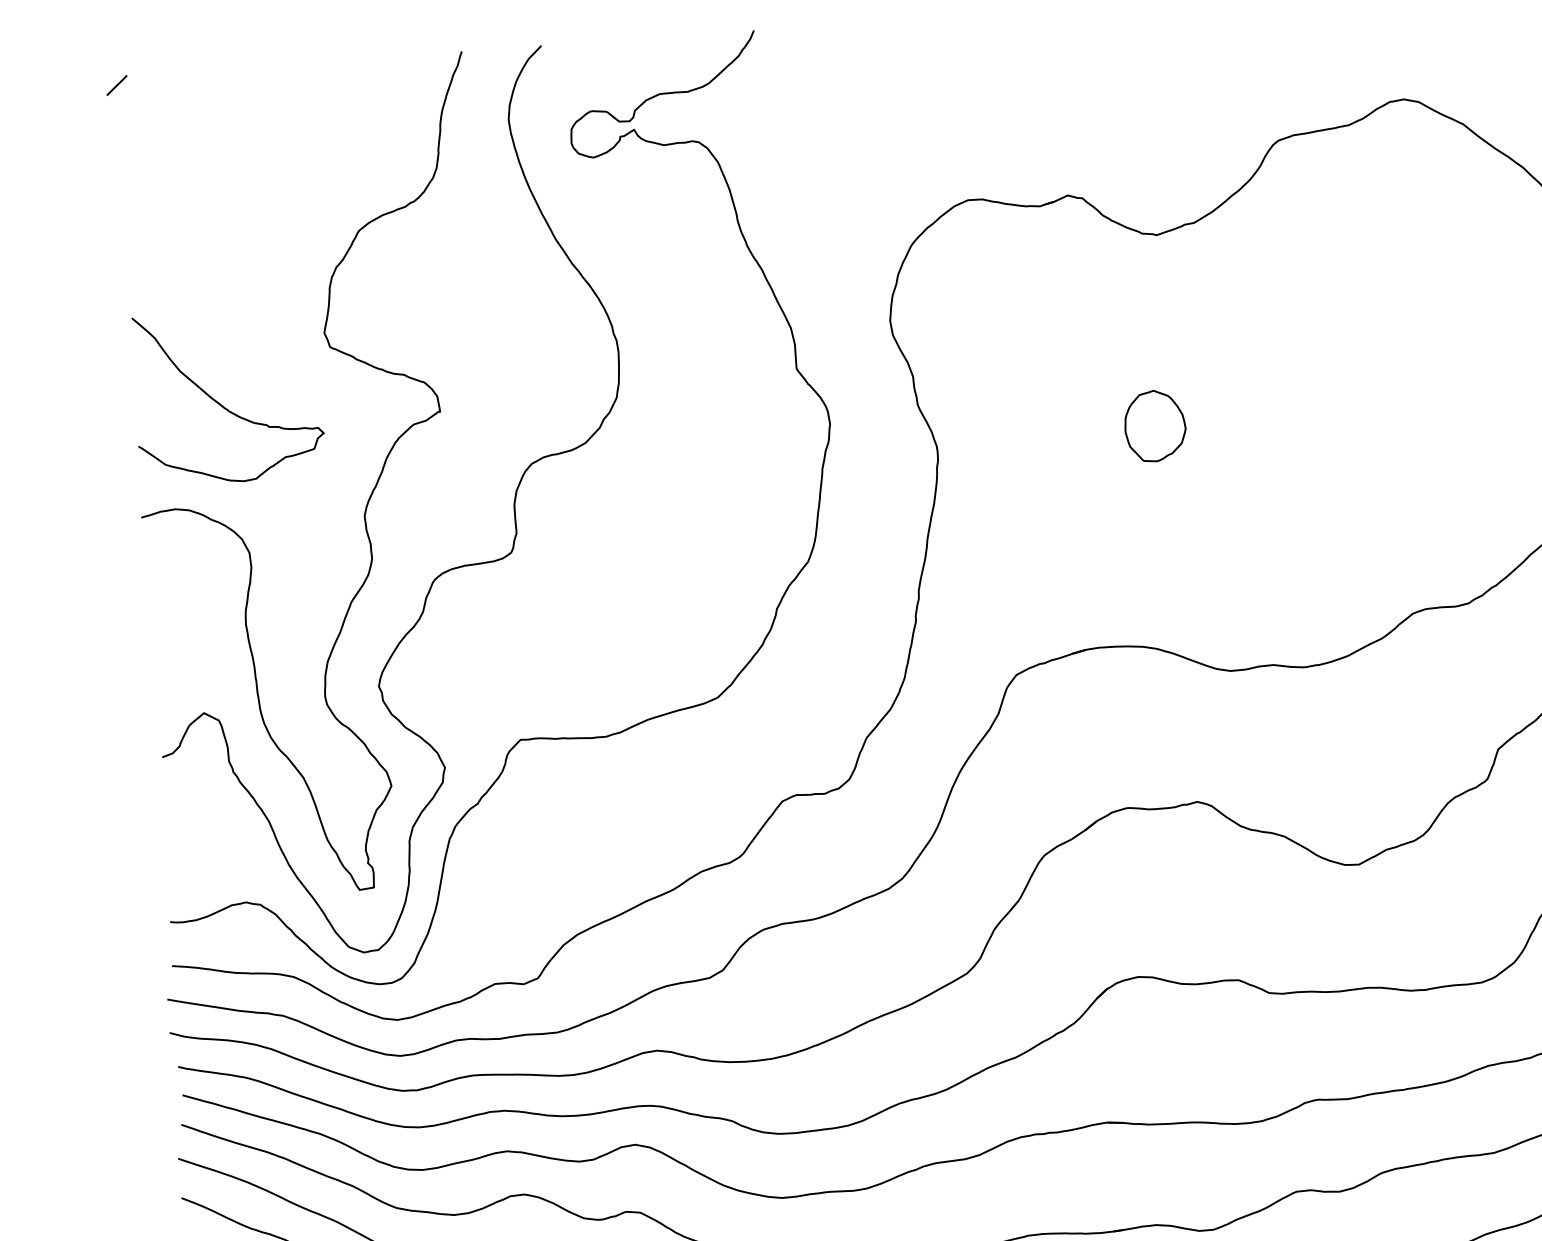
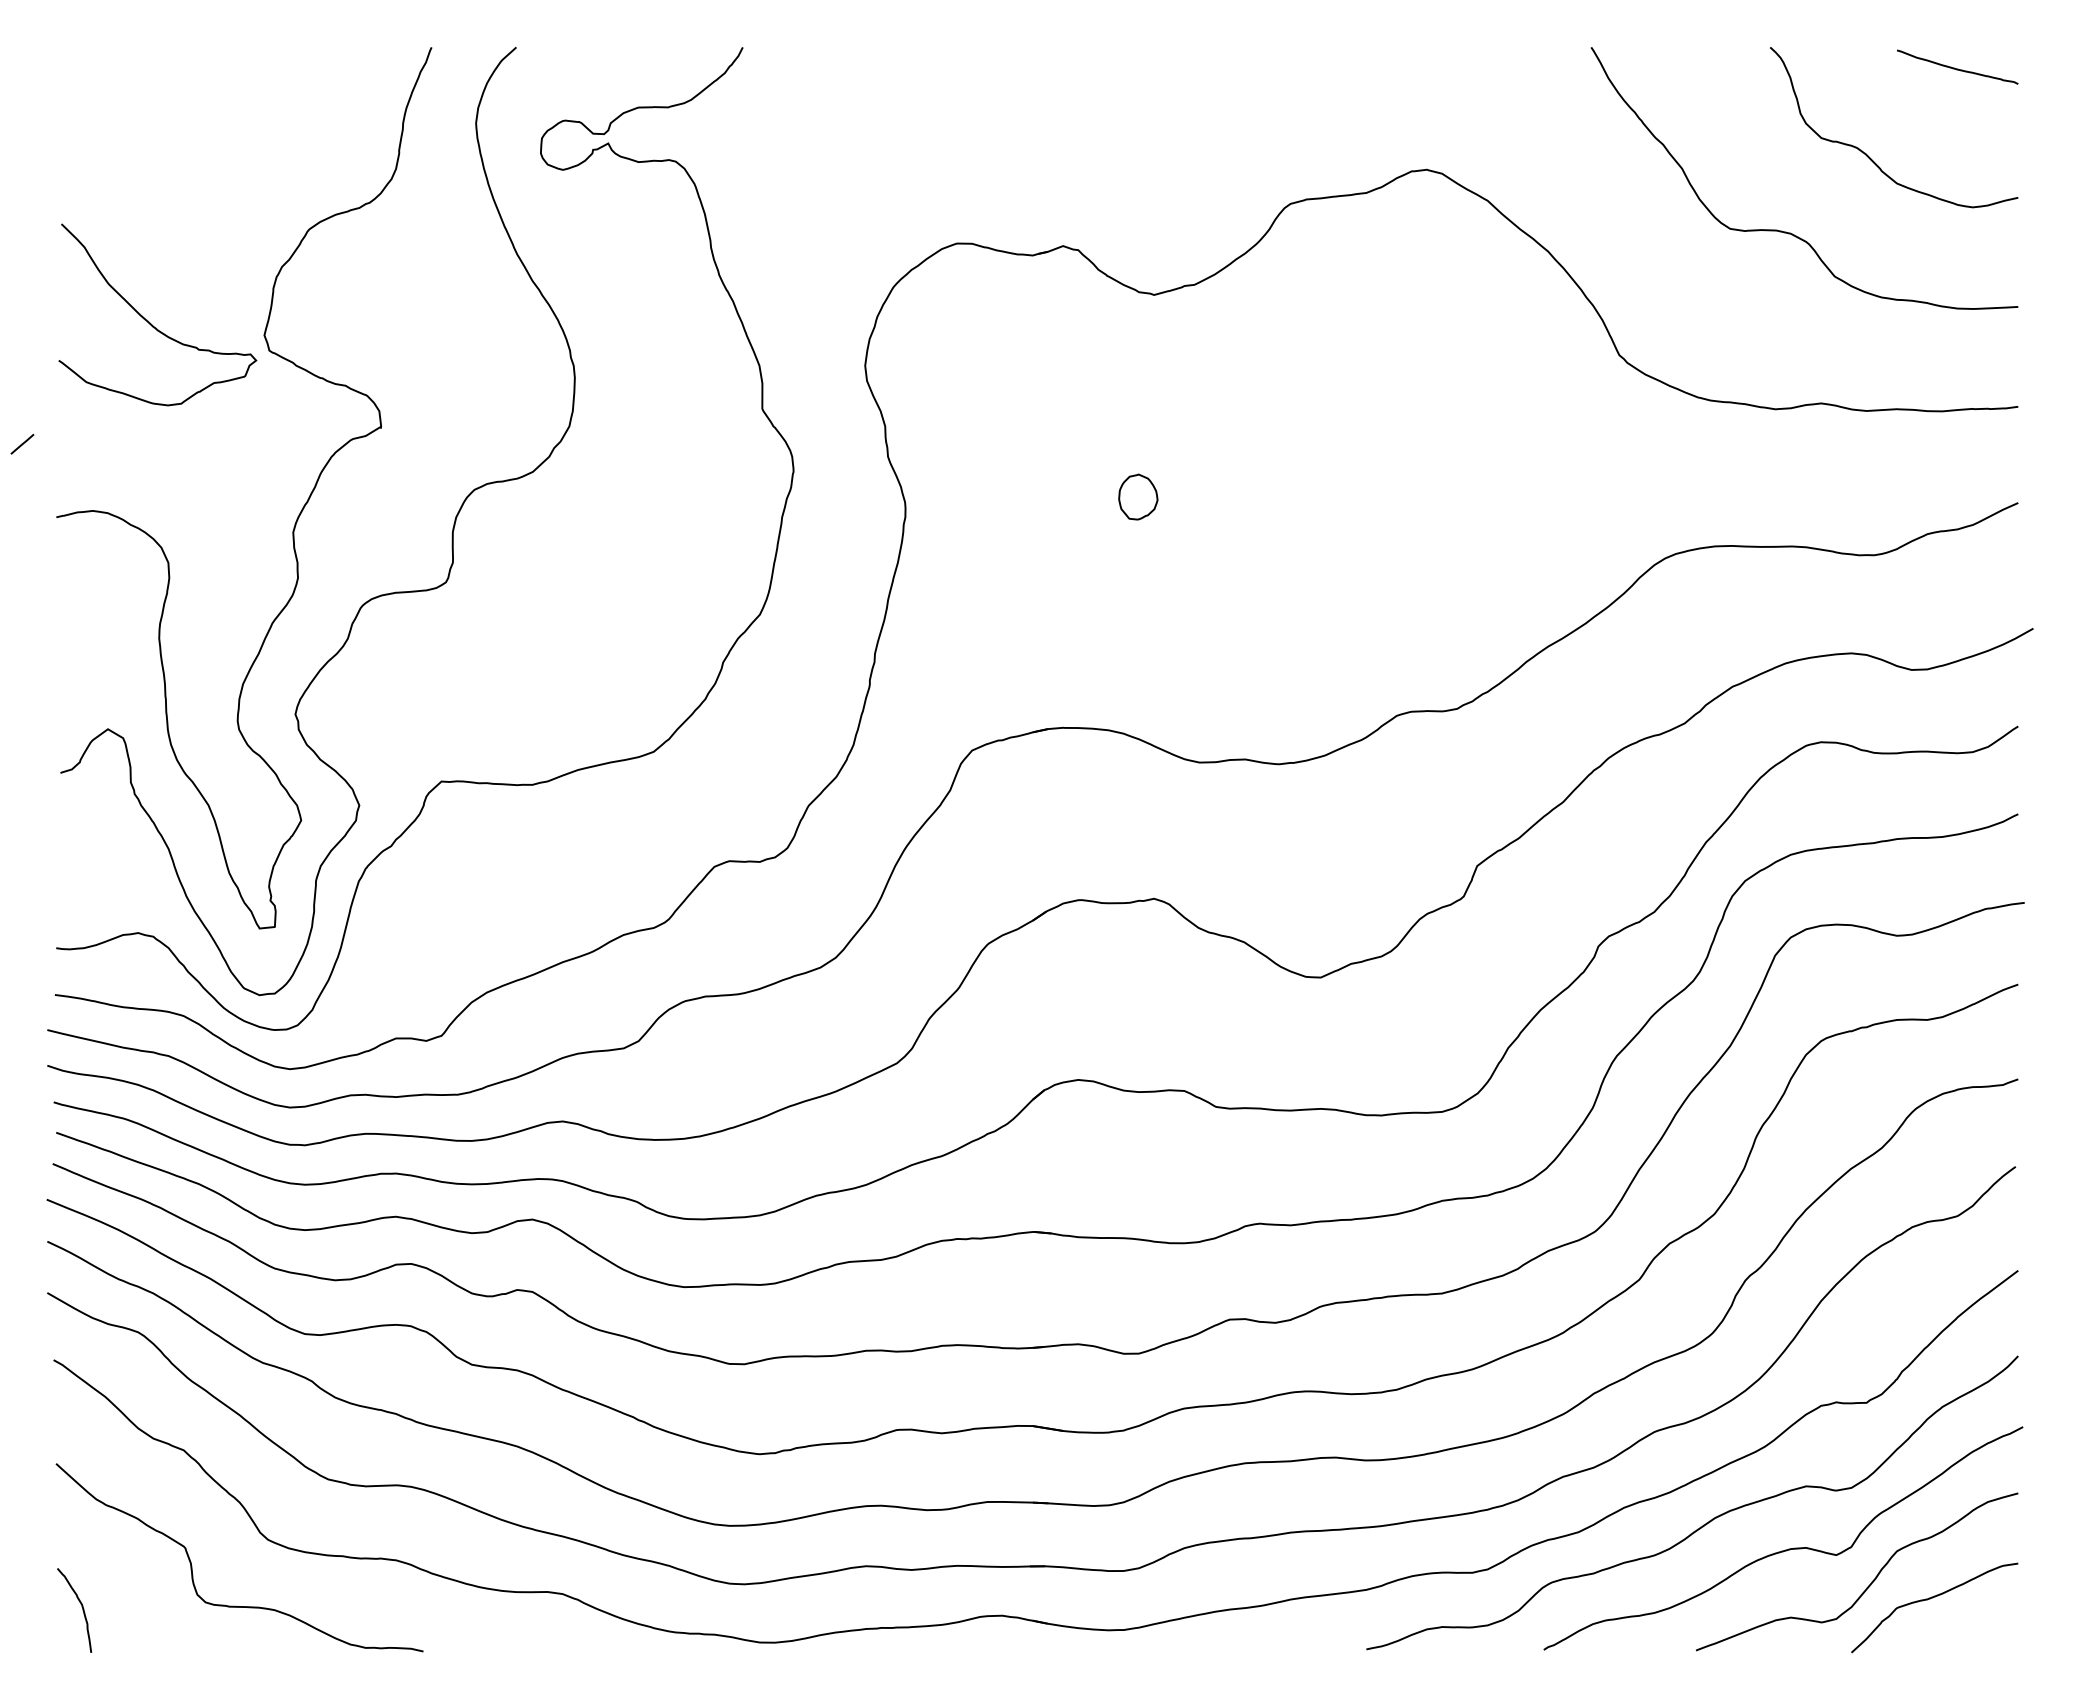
line: (117, 84) -> (22, 443), moved
curve: (220, 403) -> (149, 321), moved
part: (1155, 425) -> (1138, 496), size x0.6

